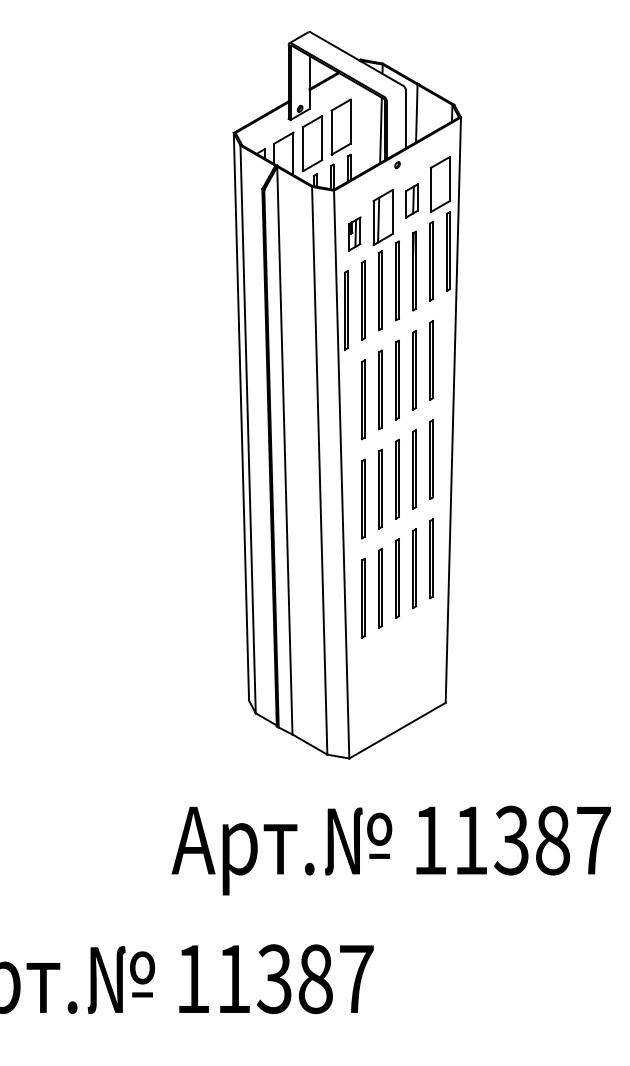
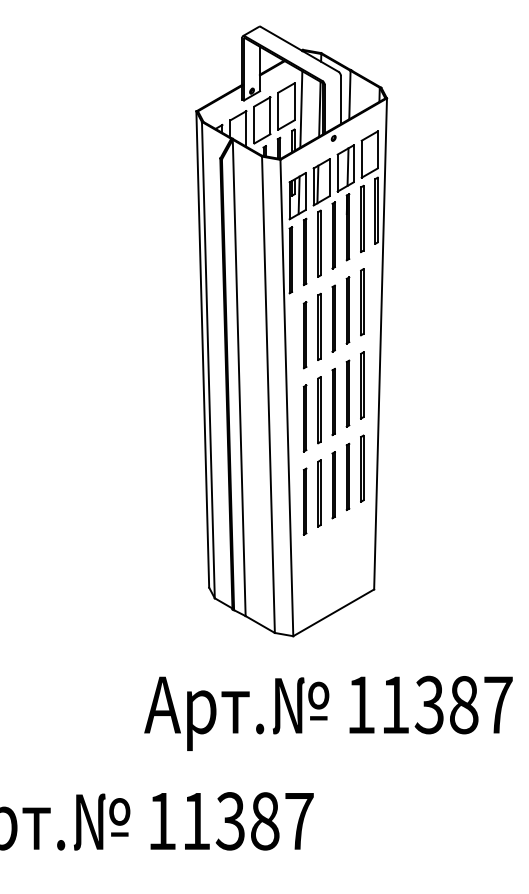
line: (358, 130) -> (300, 109), added
part: (411, 200) -> (345, 168), size x1.67
part: (354, 233) -> (297, 195), size x1.67

